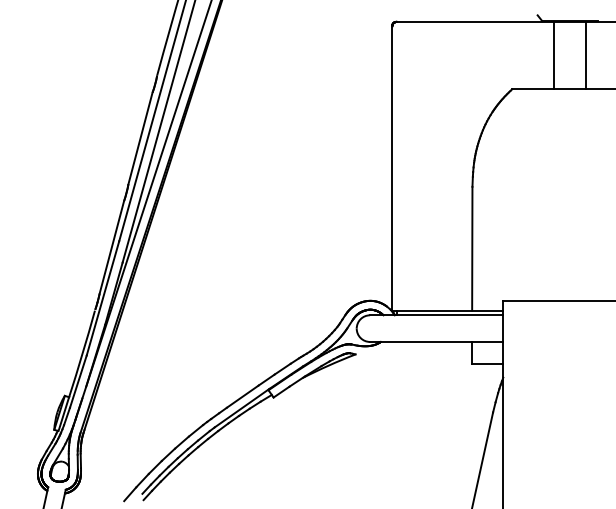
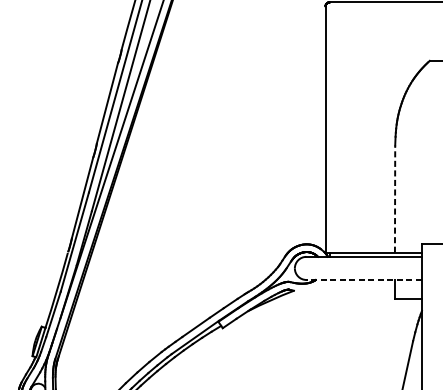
line: (472, 248) -> (395, 198), solid -> dashed
line: (436, 341) -> (364, 279), solid -> dashed

